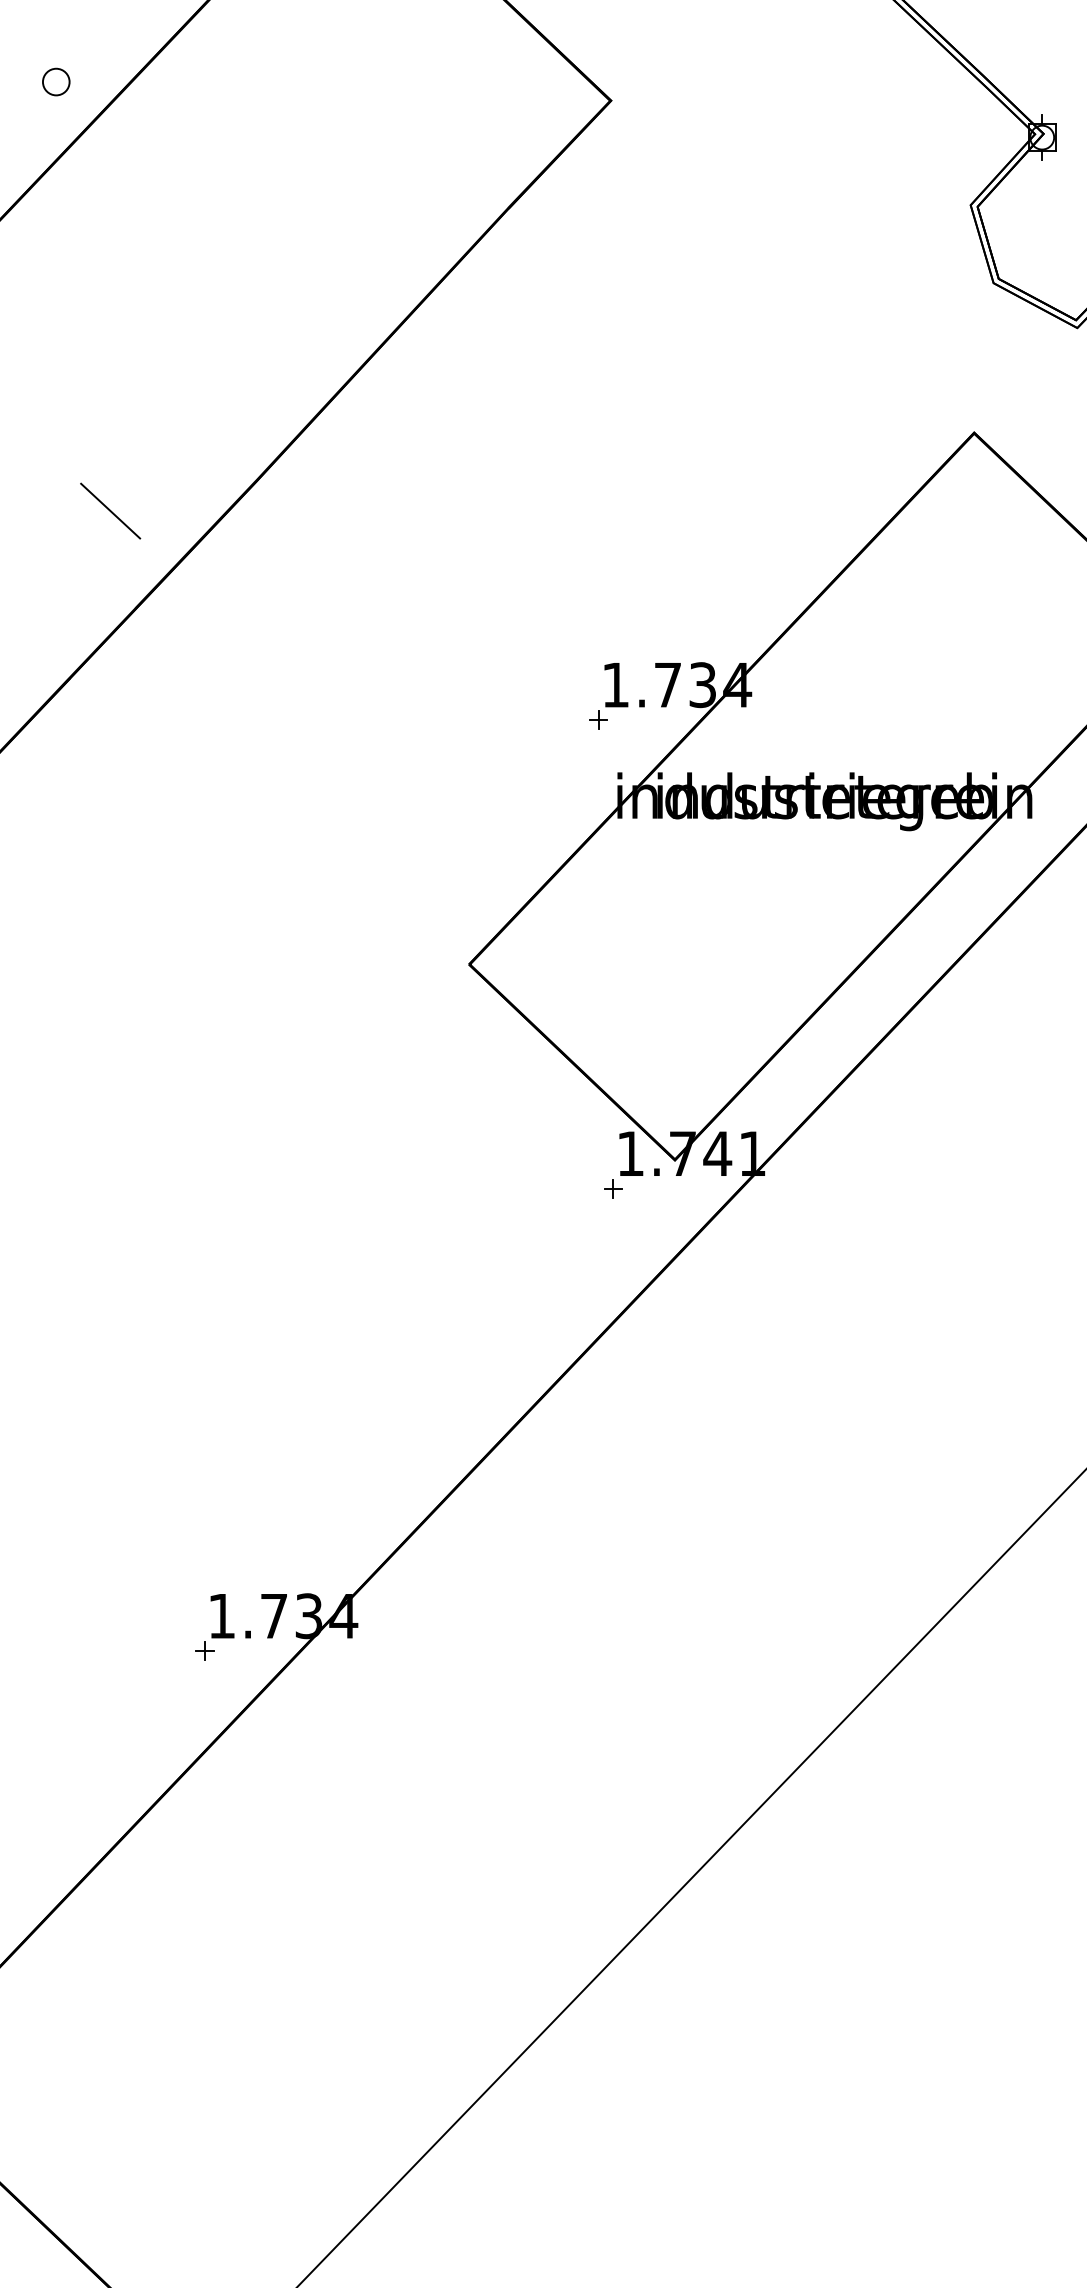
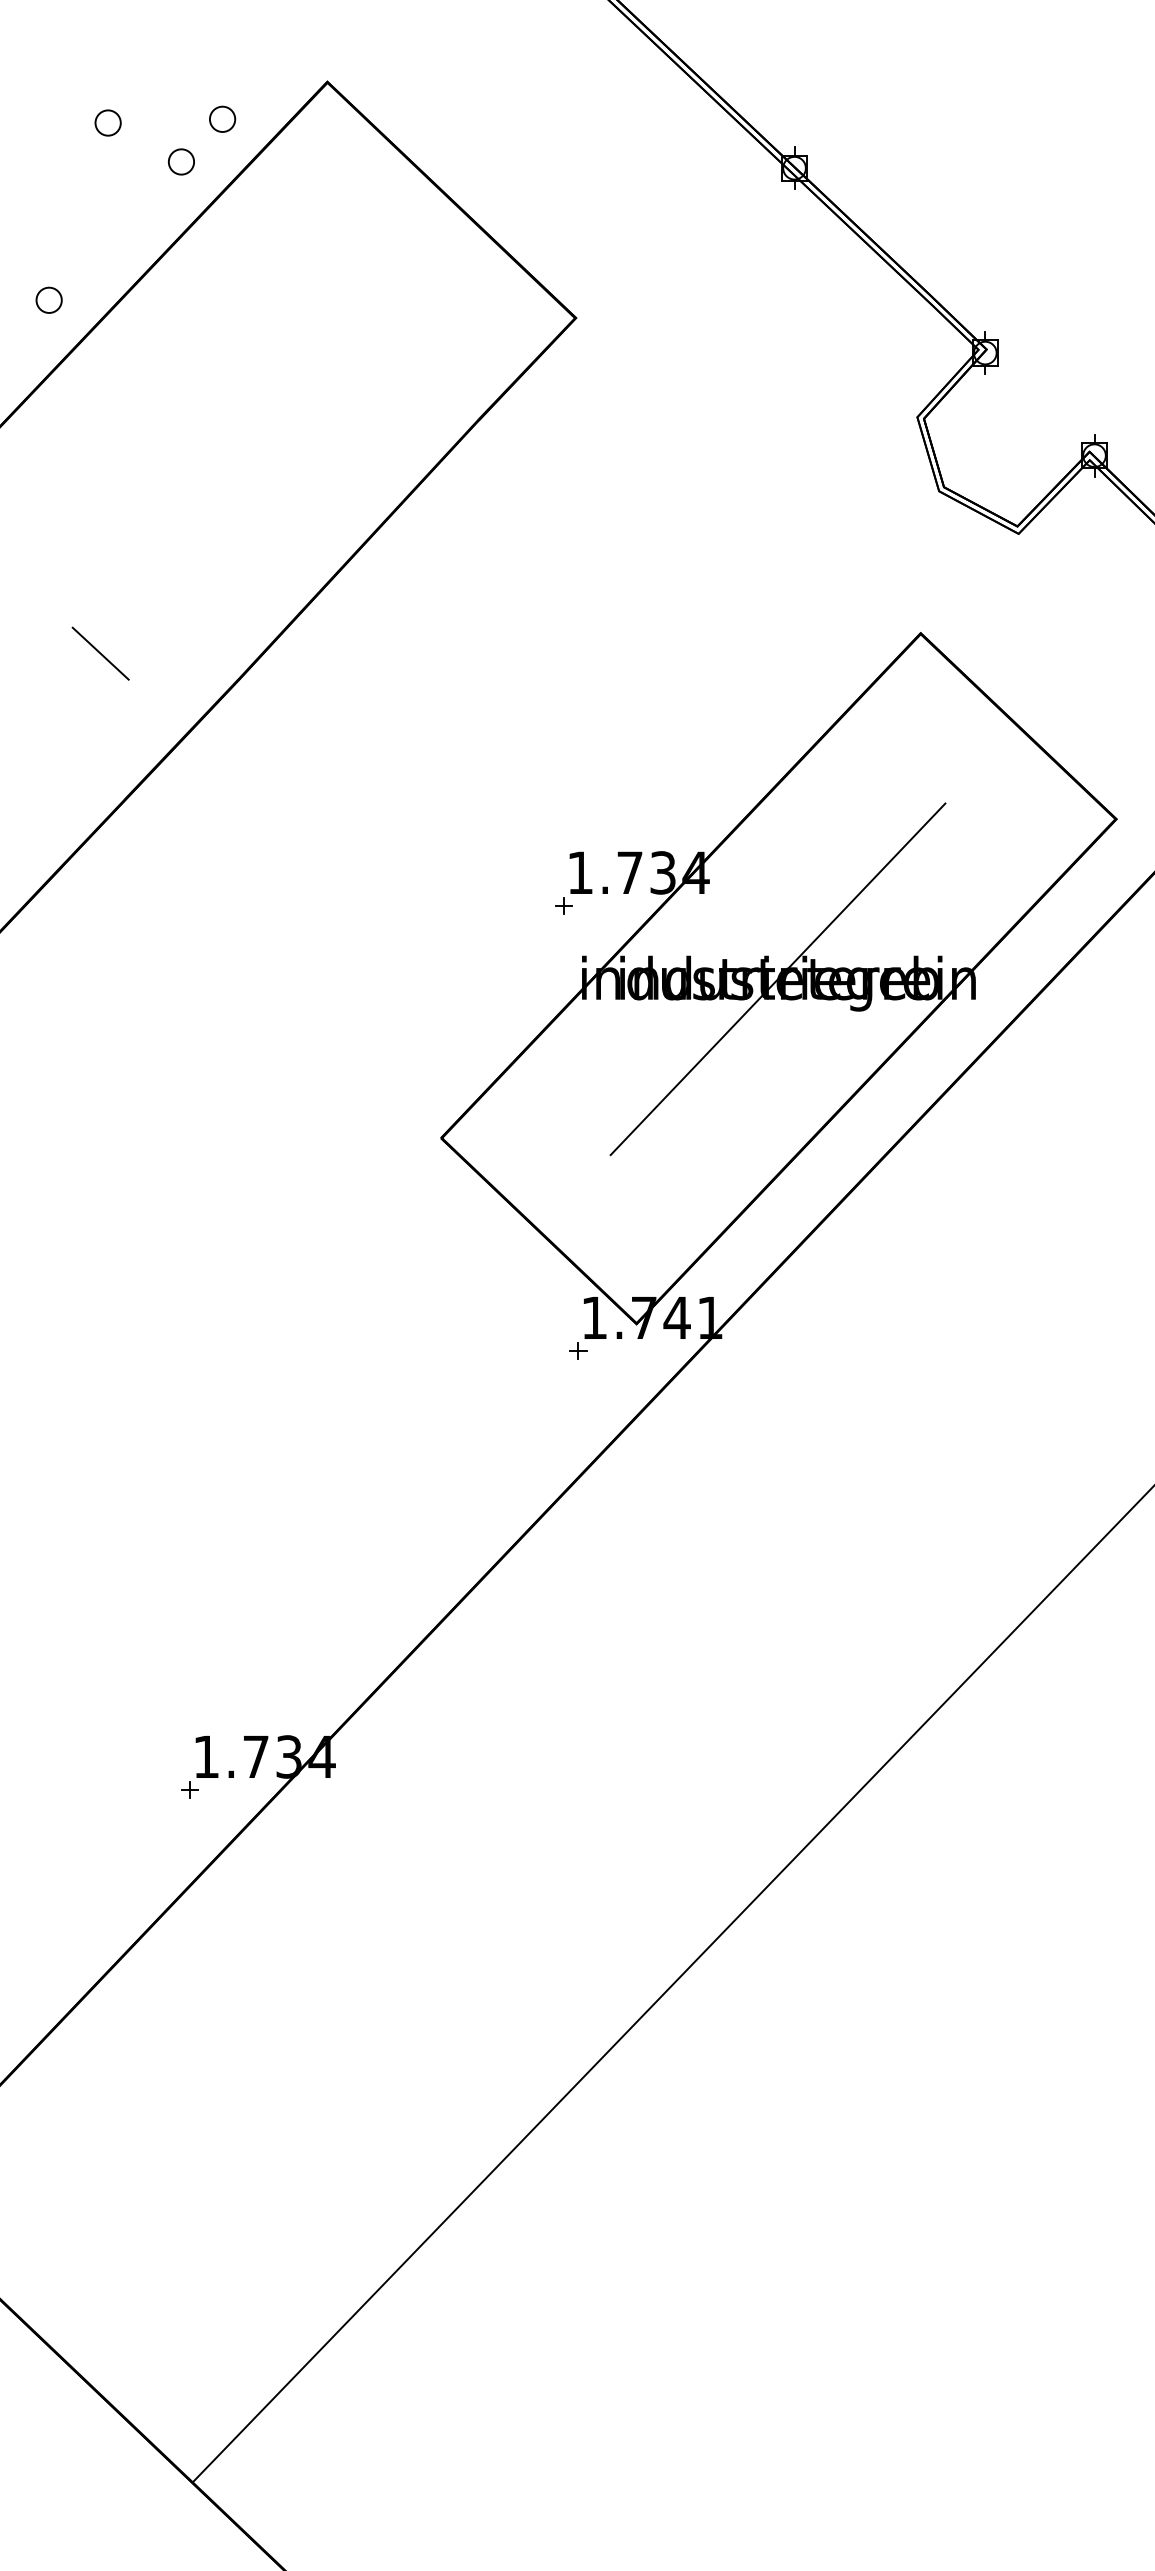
line: (110, 510) -> (100, 653), moved
line: (823, 797) -> (777, 979), added

